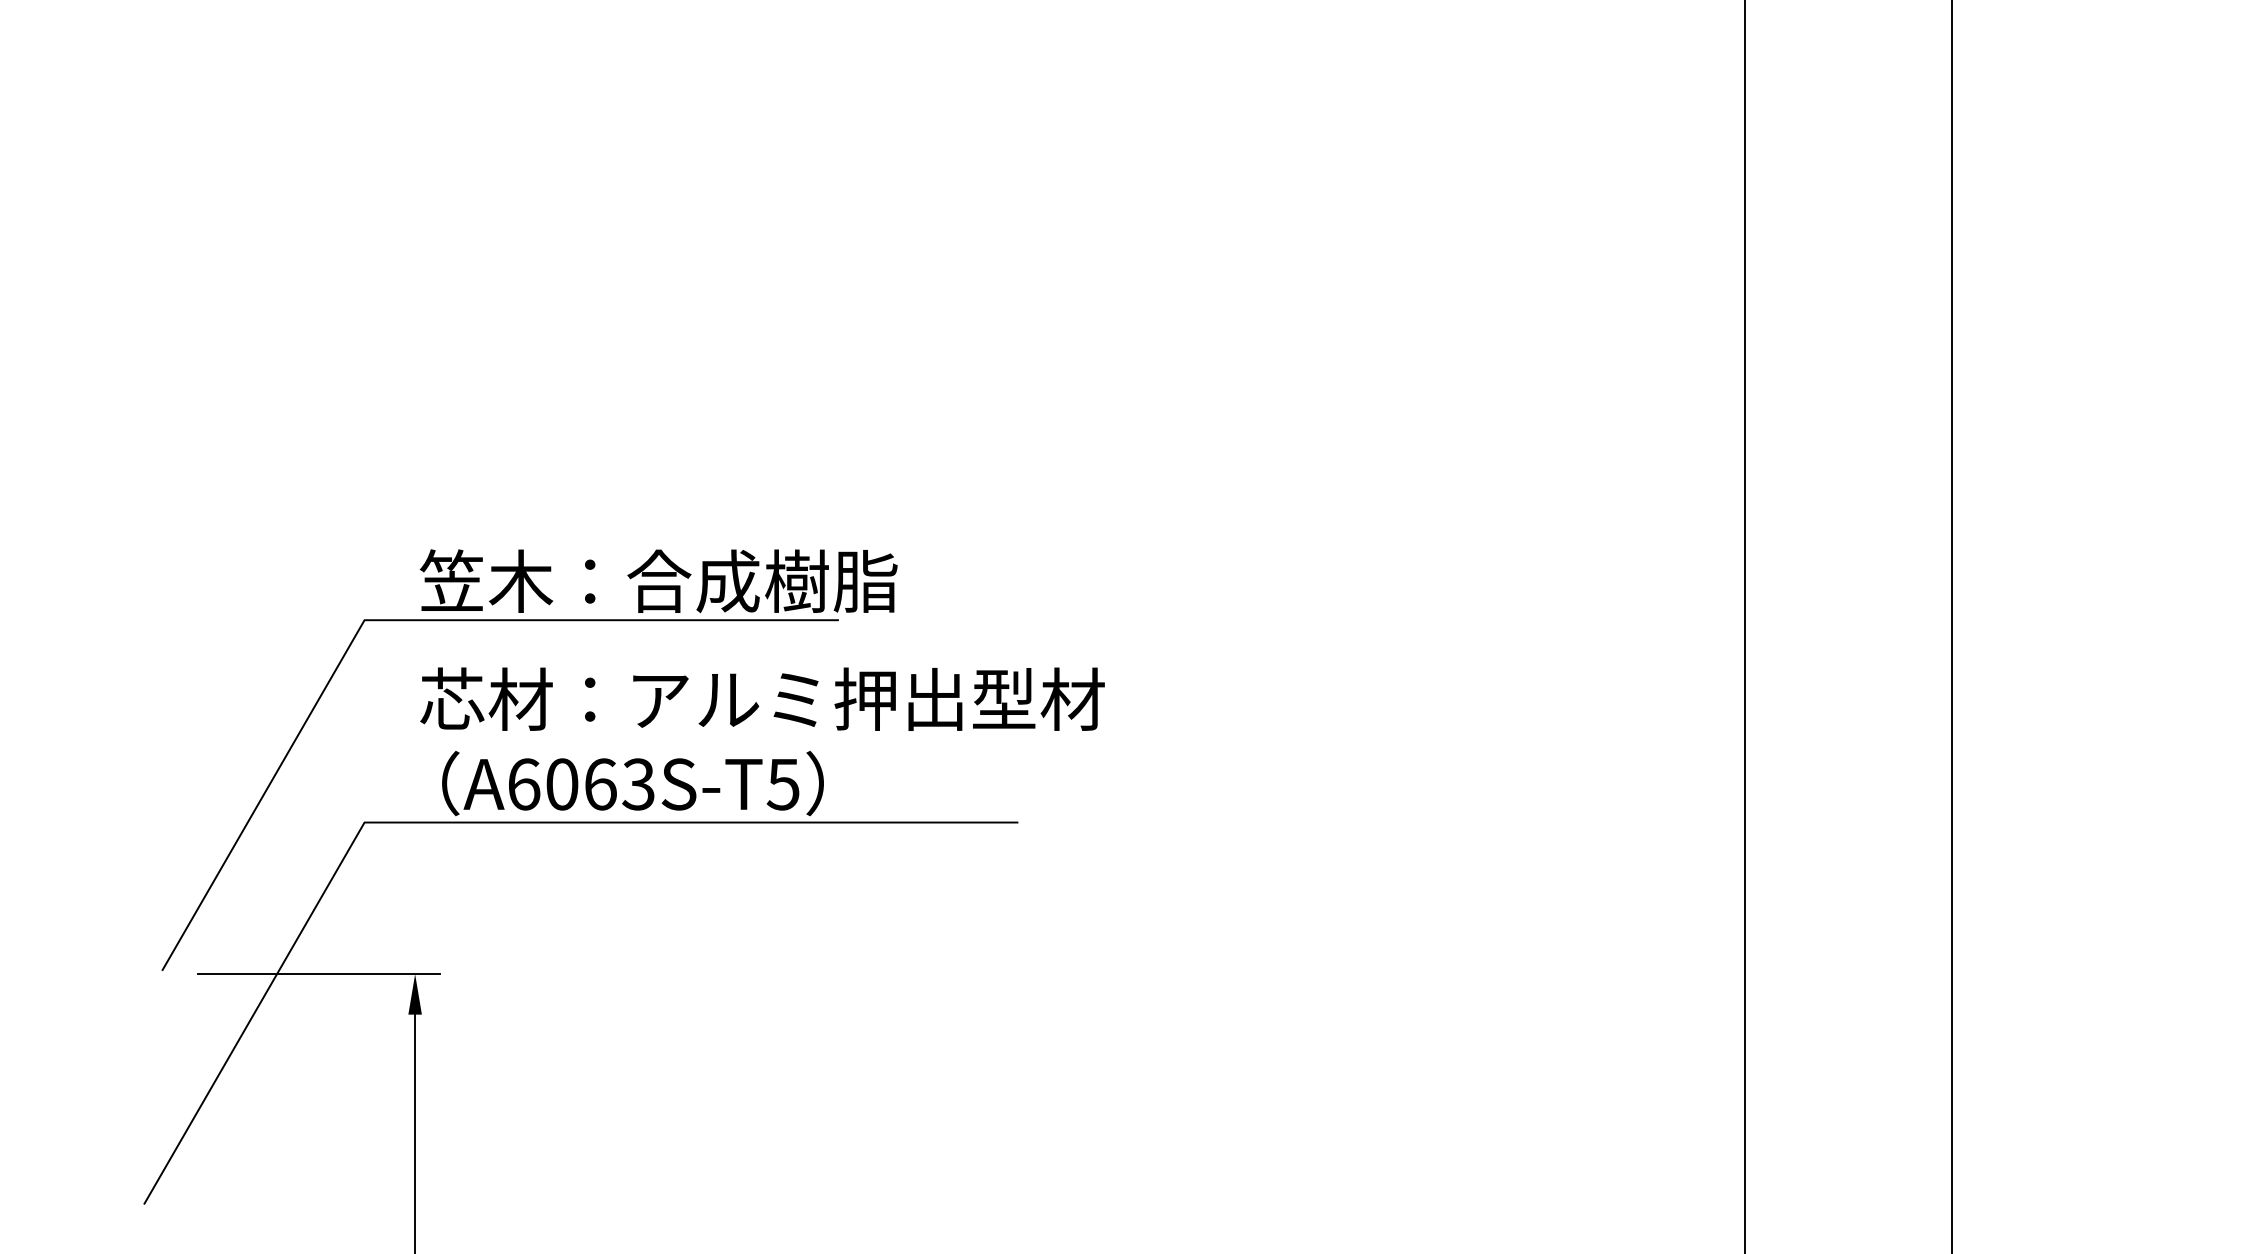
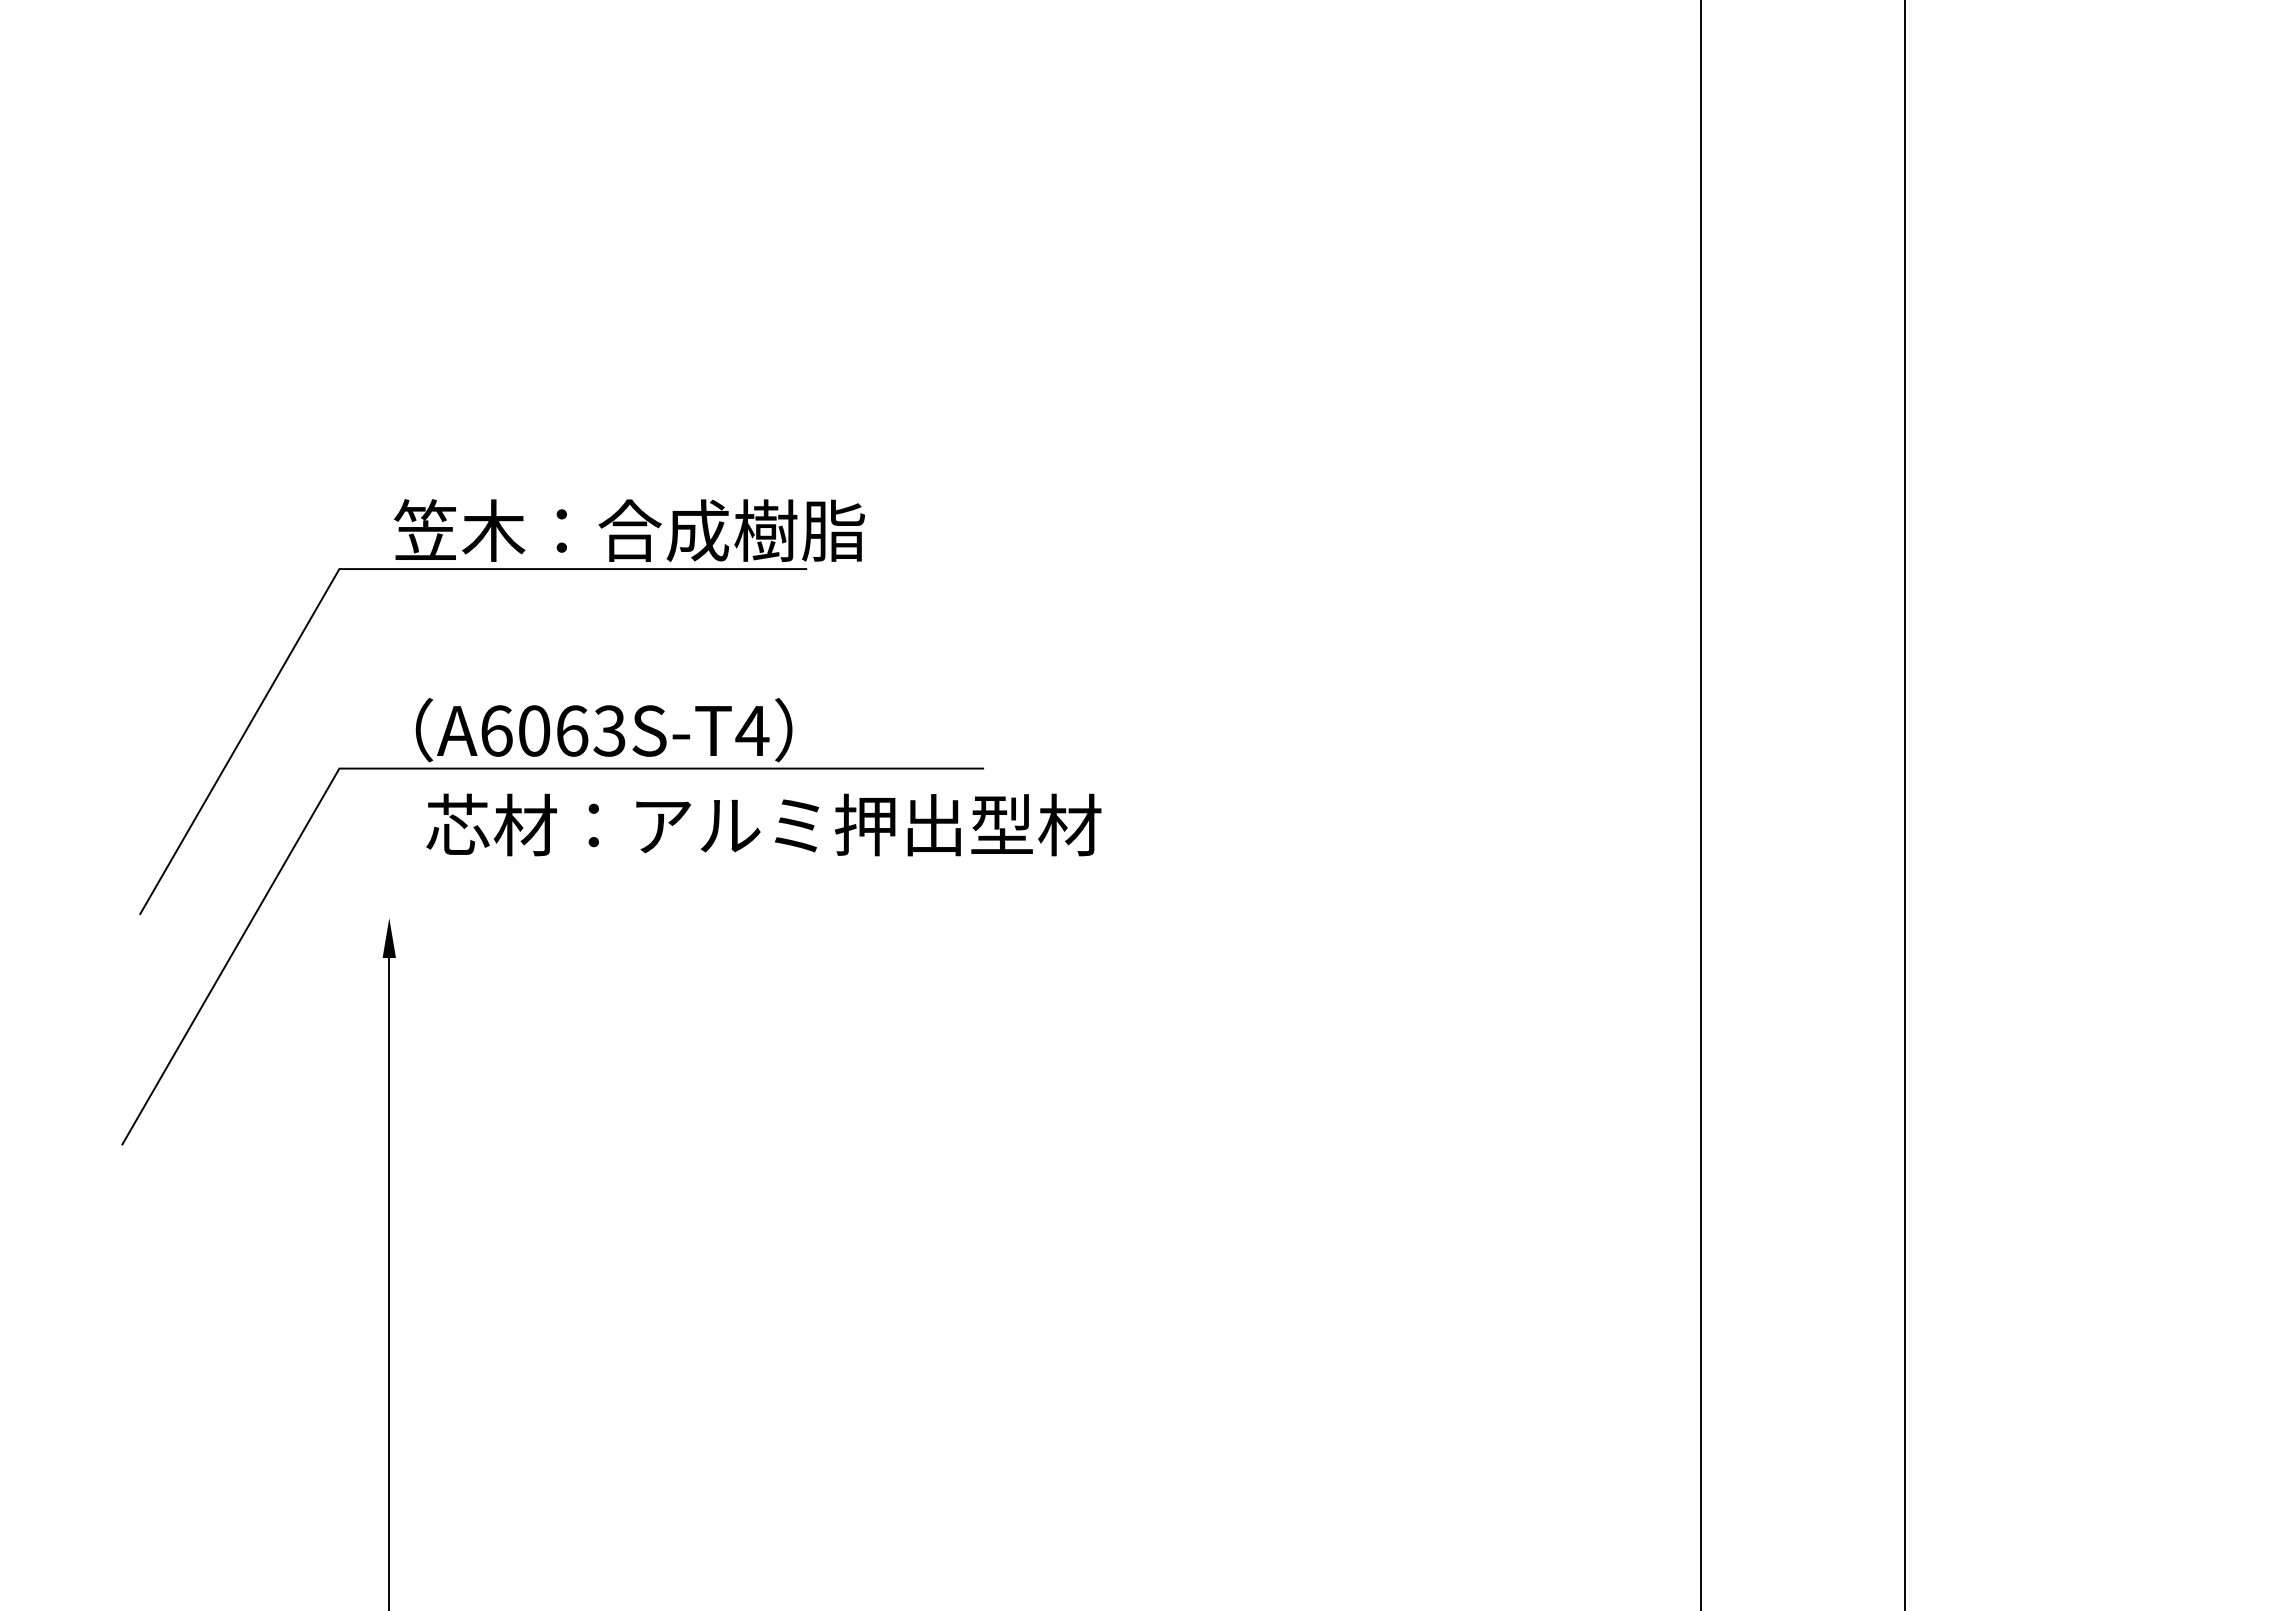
text: (762, 698) -> (763, 824), moved
text: (783, 784) -> (752, 731), A6063S-T5 -> A6063S-T4
line: (319, 974) -> (294, 918), removed

